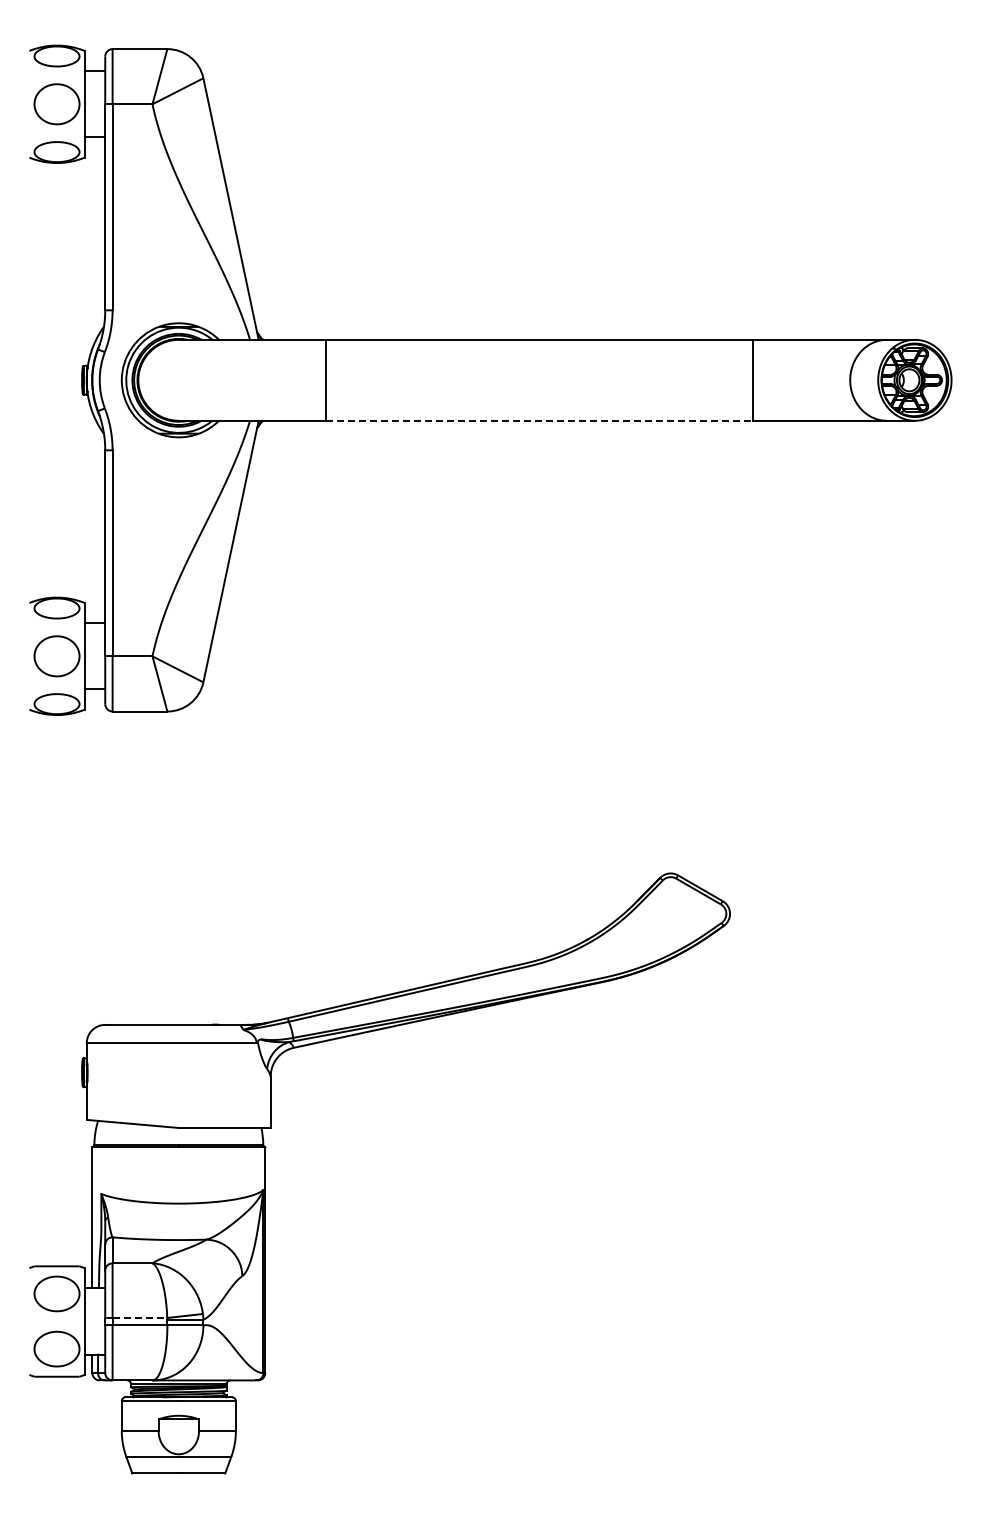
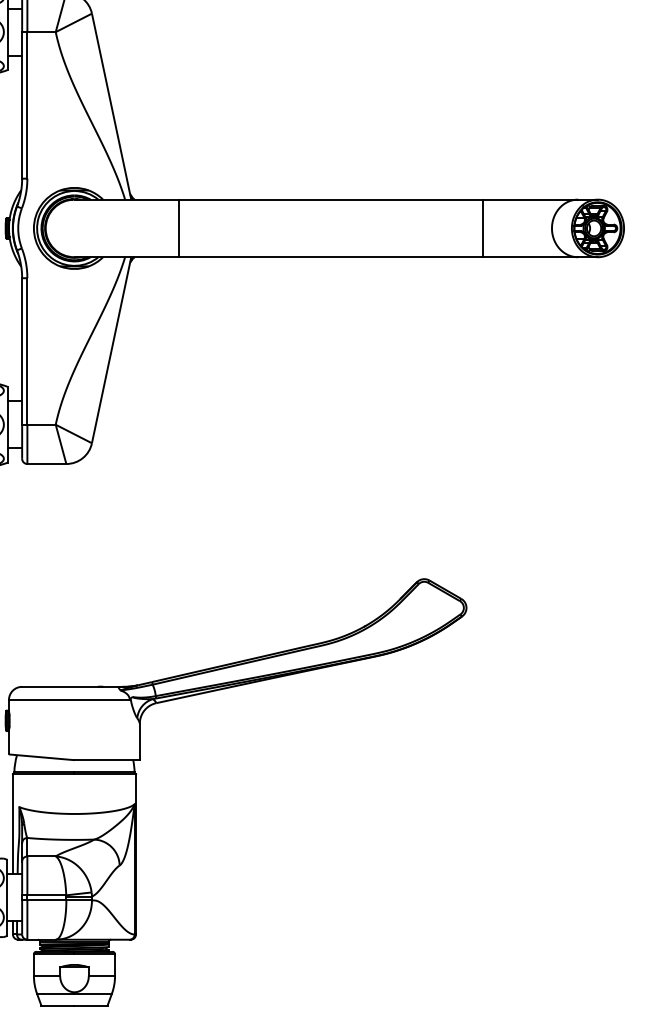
line: (539, 420) -> (330, 257), dashed -> solid
line: (140, 1318) -> (47, 895), dashed -> solid

